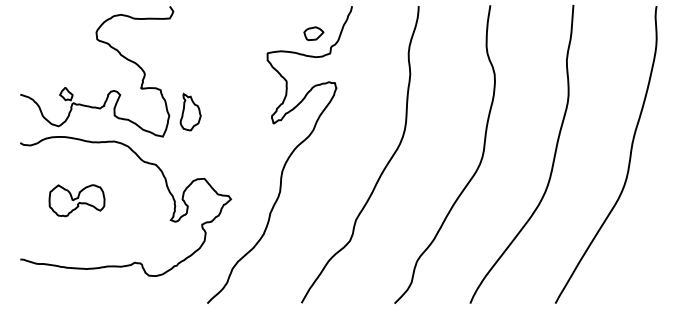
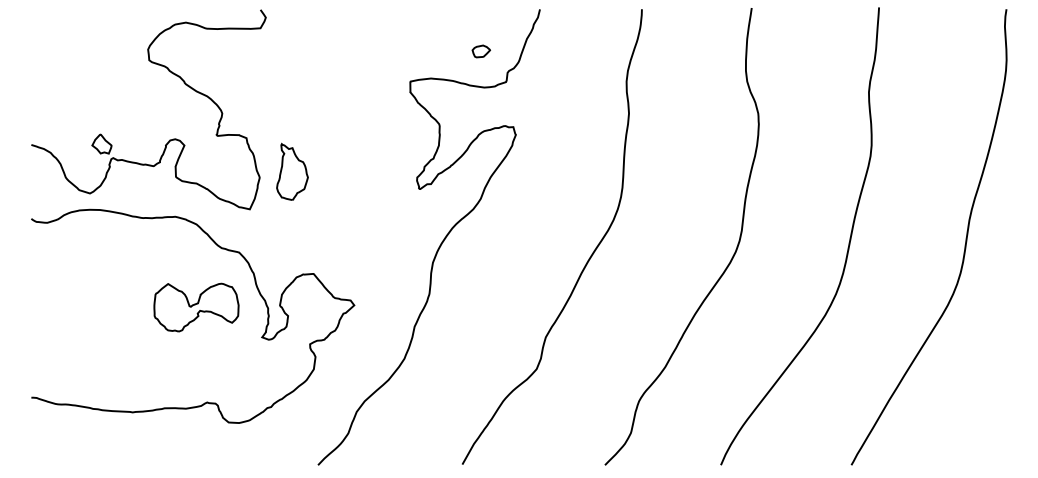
part: (313, 33) -> (480, 51), size x0.6
part: (76, 200) -> (195, 307), moved

